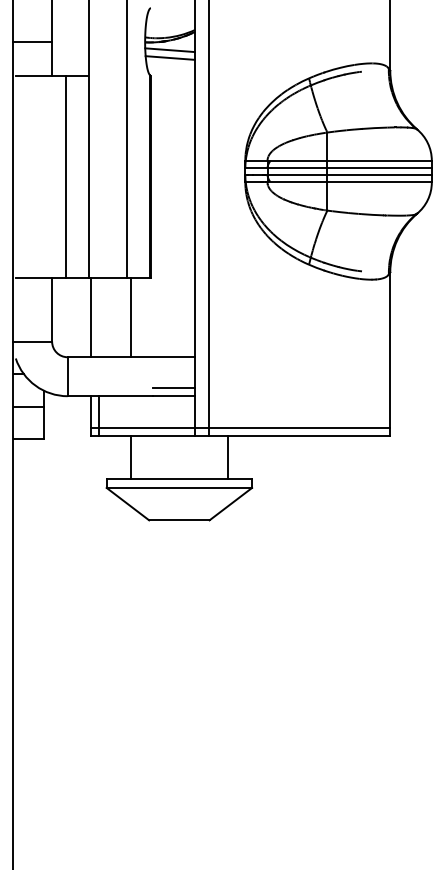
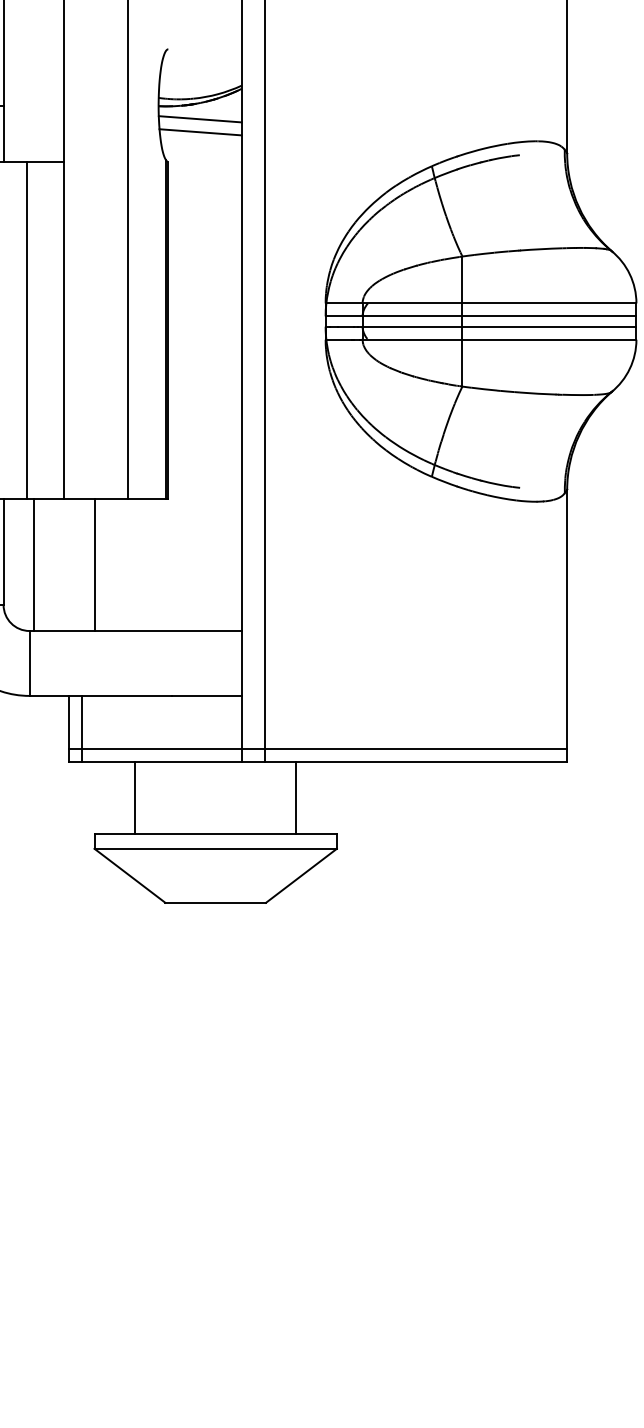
line: (91, 317) -> (34, 564), moved
line: (131, 317) -> (95, 564), moved
line: (173, 388) -> (205, 683), removed

